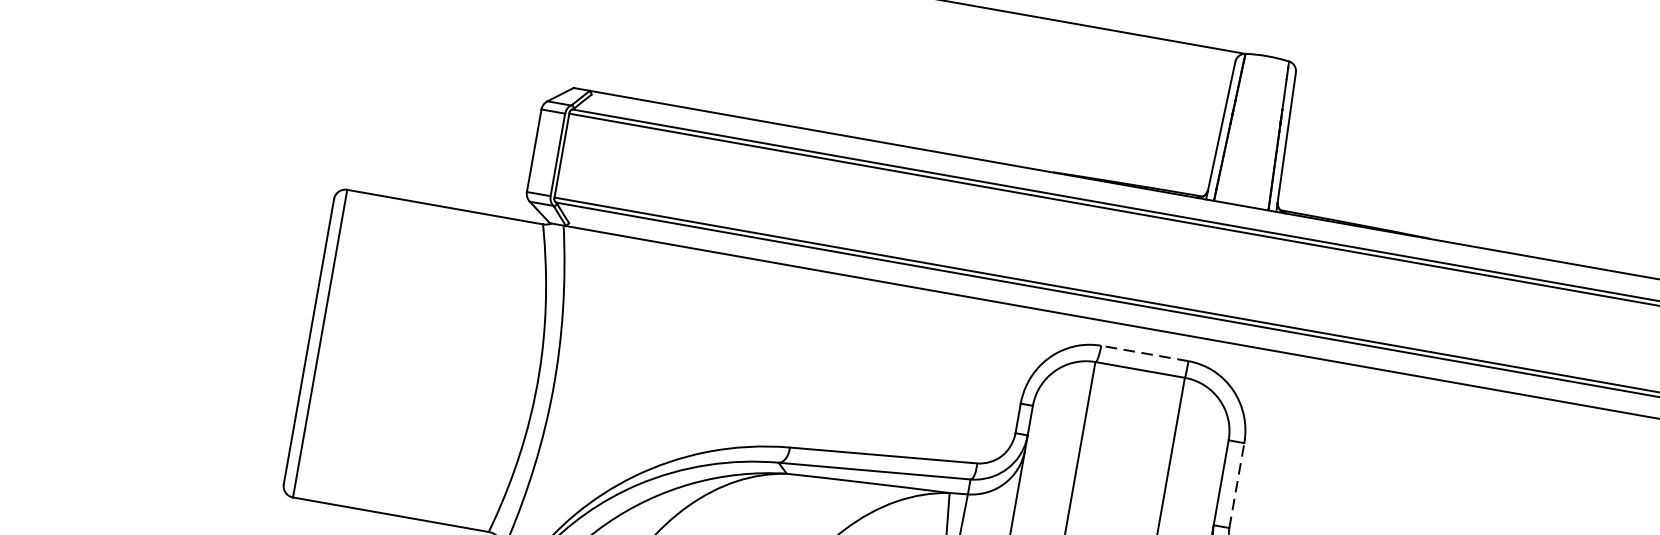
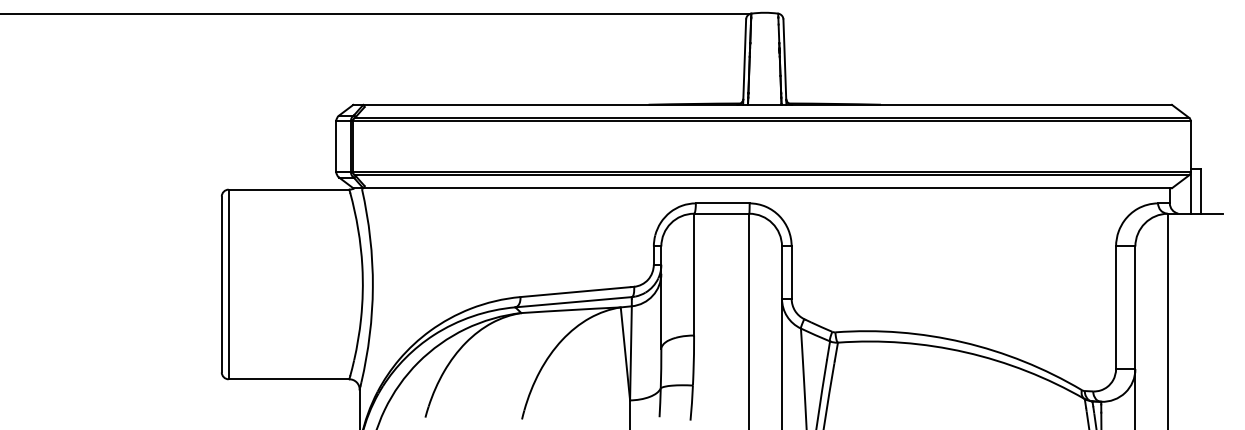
line: (1144, 353) -> (722, 203), dashed -> solid
line: (1236, 485) -> (791, 272), dashed -> solid

